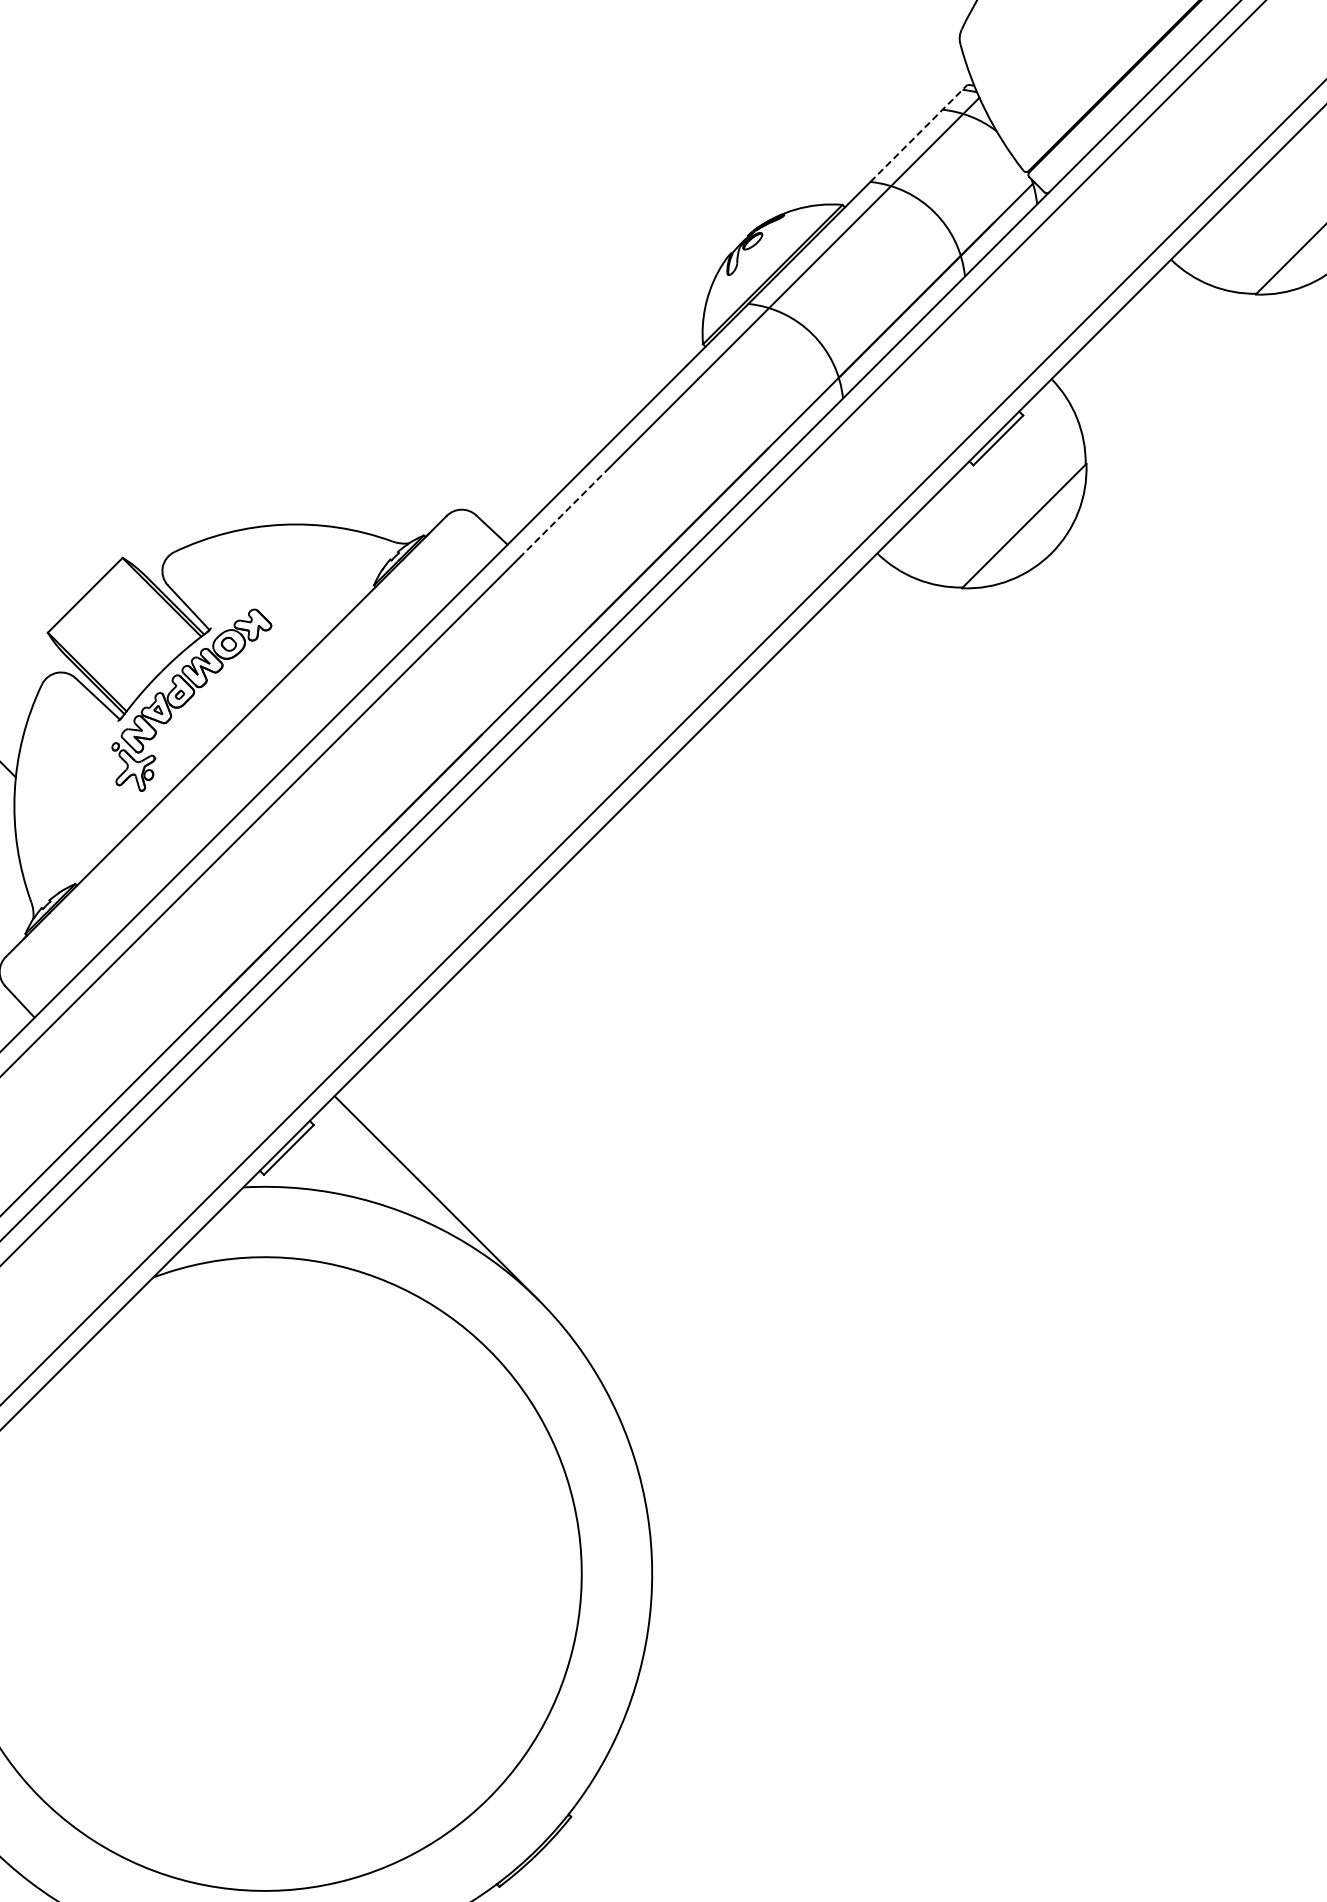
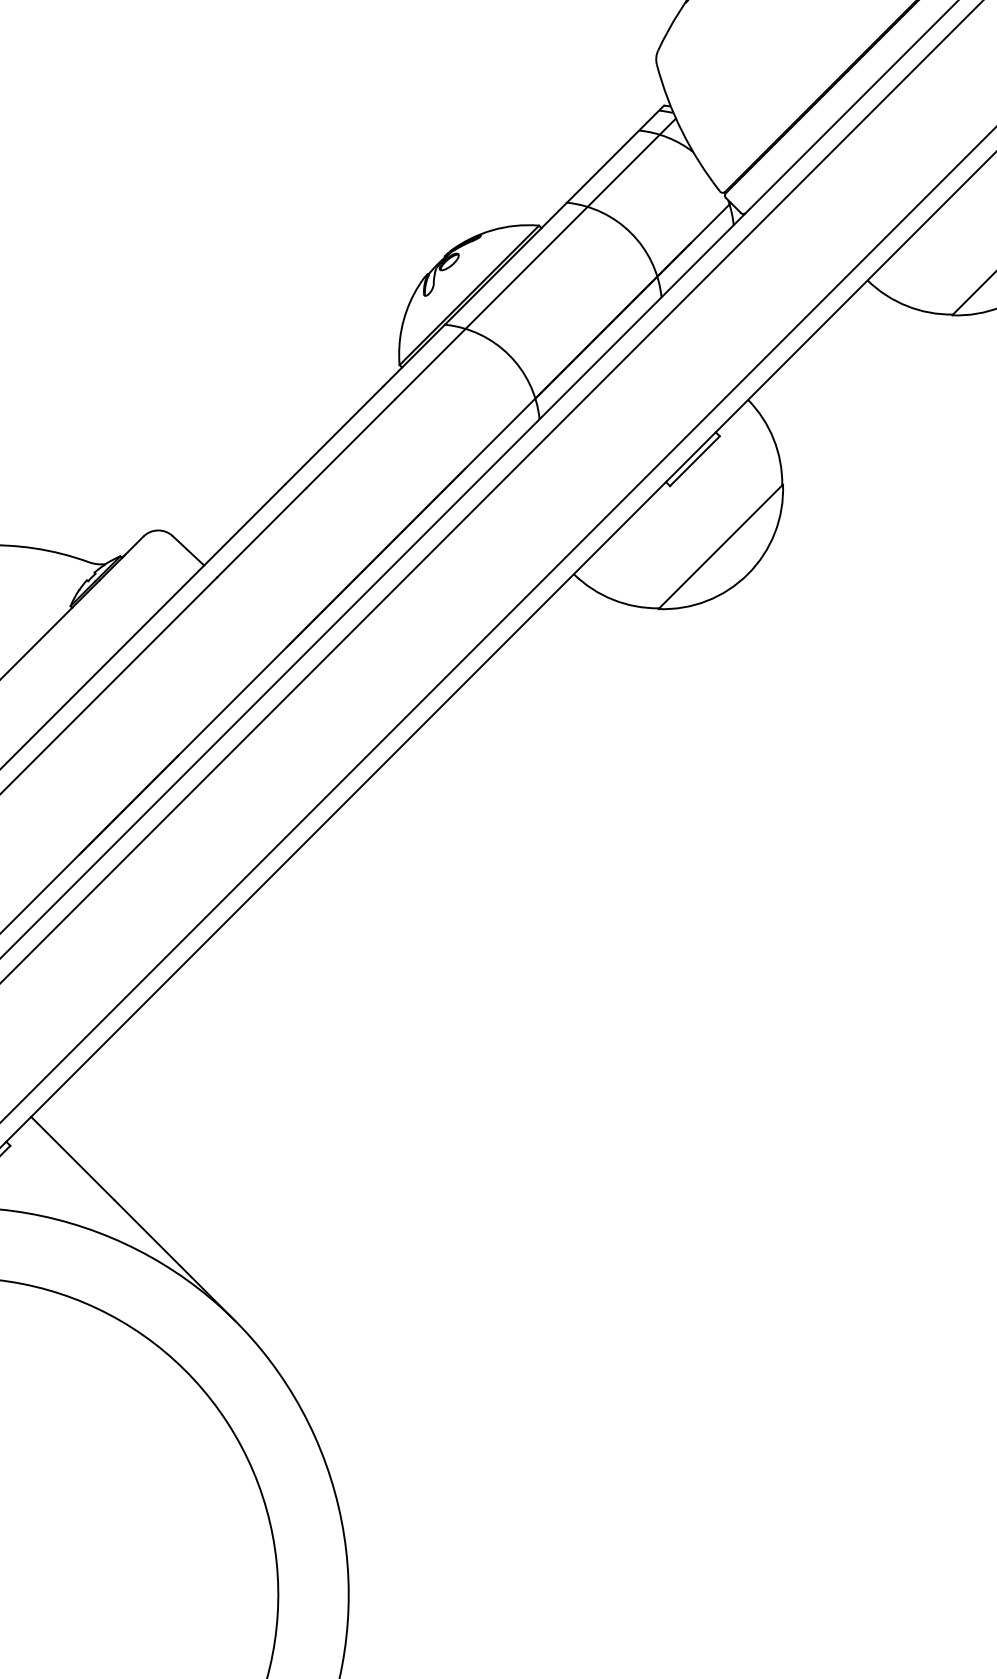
line: (918, 133) -> (615, 154), dashed -> solid
line: (564, 512) -> (261, 533), dashed -> solid

